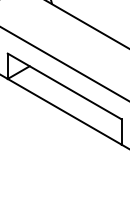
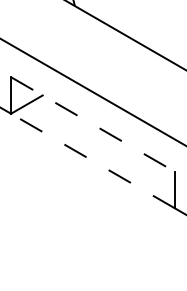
line: (64, 86) -> (92, 124), solid -> dashed
line: (64, 111) -> (92, 160), solid -> dashed

